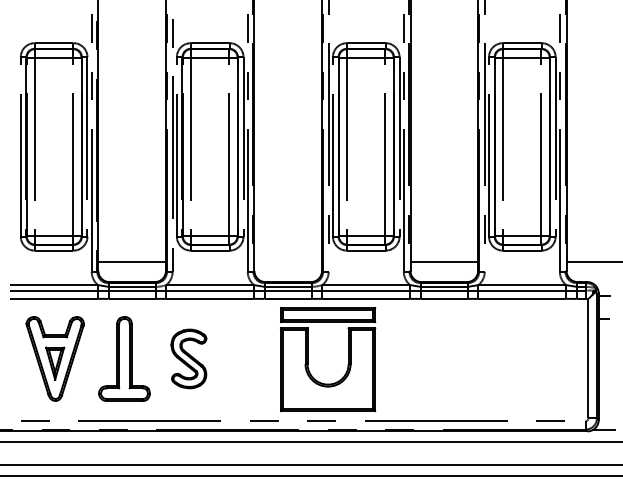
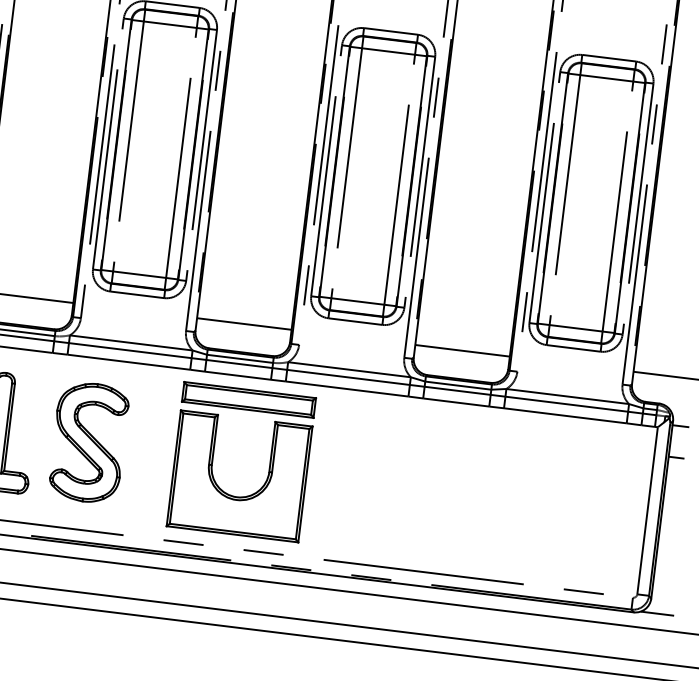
line: (288, 261) -> (244, 323), added
part: (188, 358) -> (88, 441), size x1.43
part: (347, 364) -> (267, 472), moved

